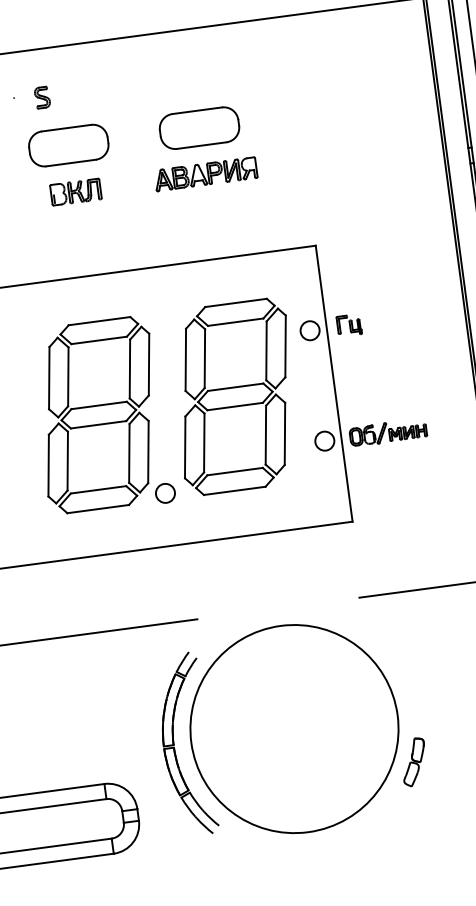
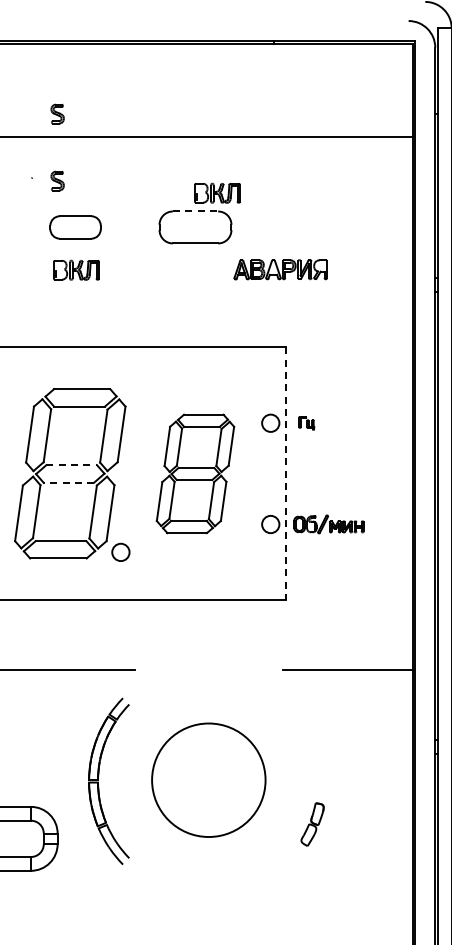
part: (32, 23) -> (57, 113), added
part: (218, 86) -> (217, 192), added
line: (197, 110) -> (195, 211), solid -> dashed
part: (68, 145) -> (75, 227), size x0.7
part: (205, 174) -> (280, 269), moved
part: (349, 325) -> (306, 423), size x0.7
line: (334, 383) -> (286, 473), solid -> dashed
part: (235, 396) -> (195, 473), size x0.7
line: (100, 405) -> (72, 465), solid -> dashed
line: (98, 424) -> (68, 482), solid -> dashed
circle: (294, 728) -> (208, 779), size x0.6

